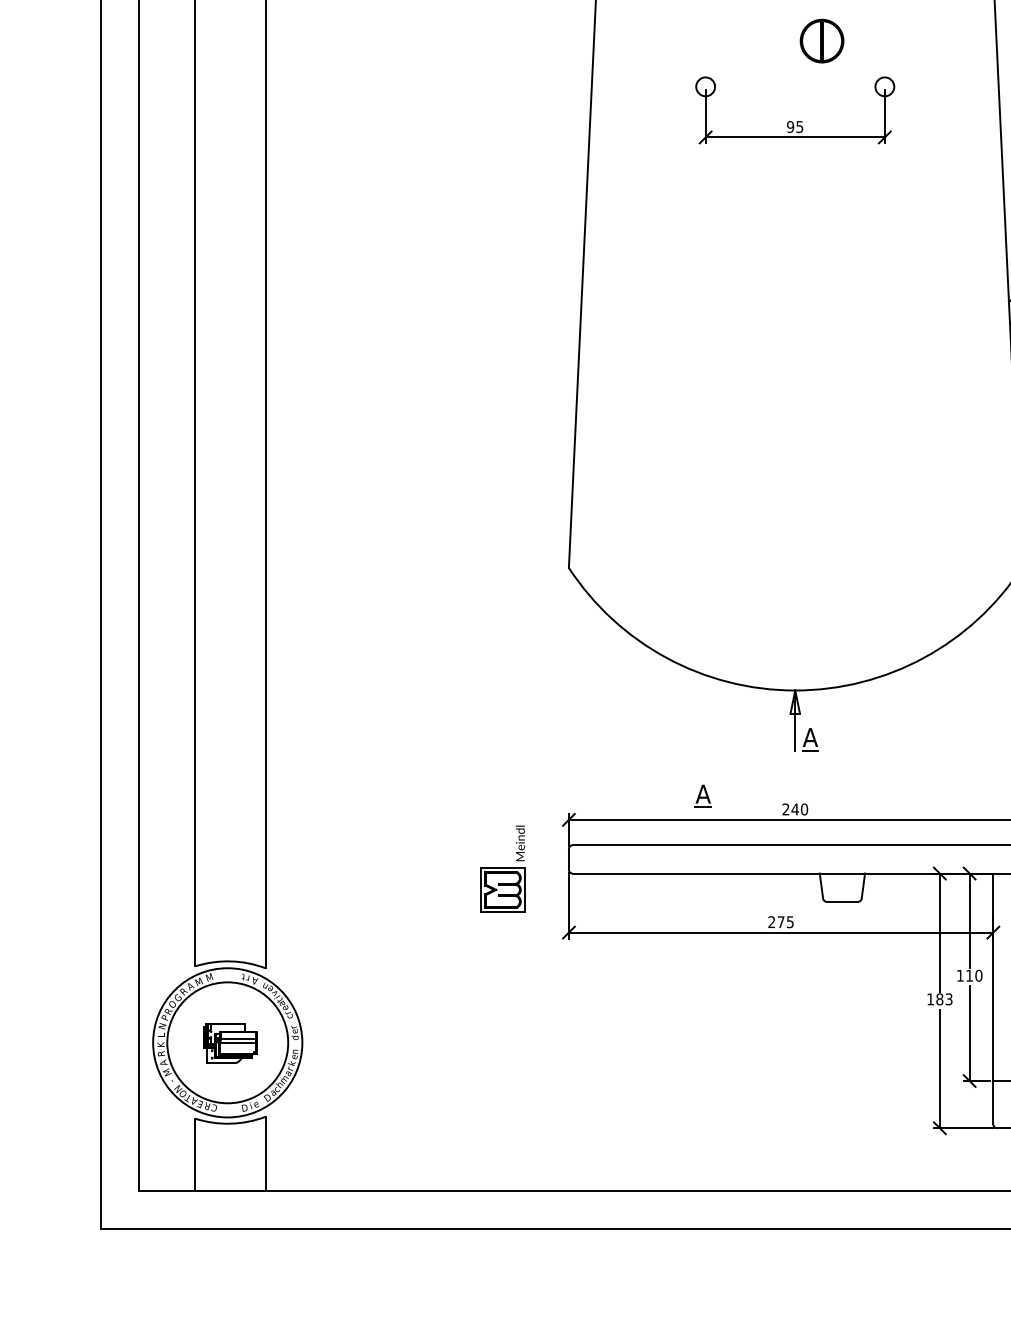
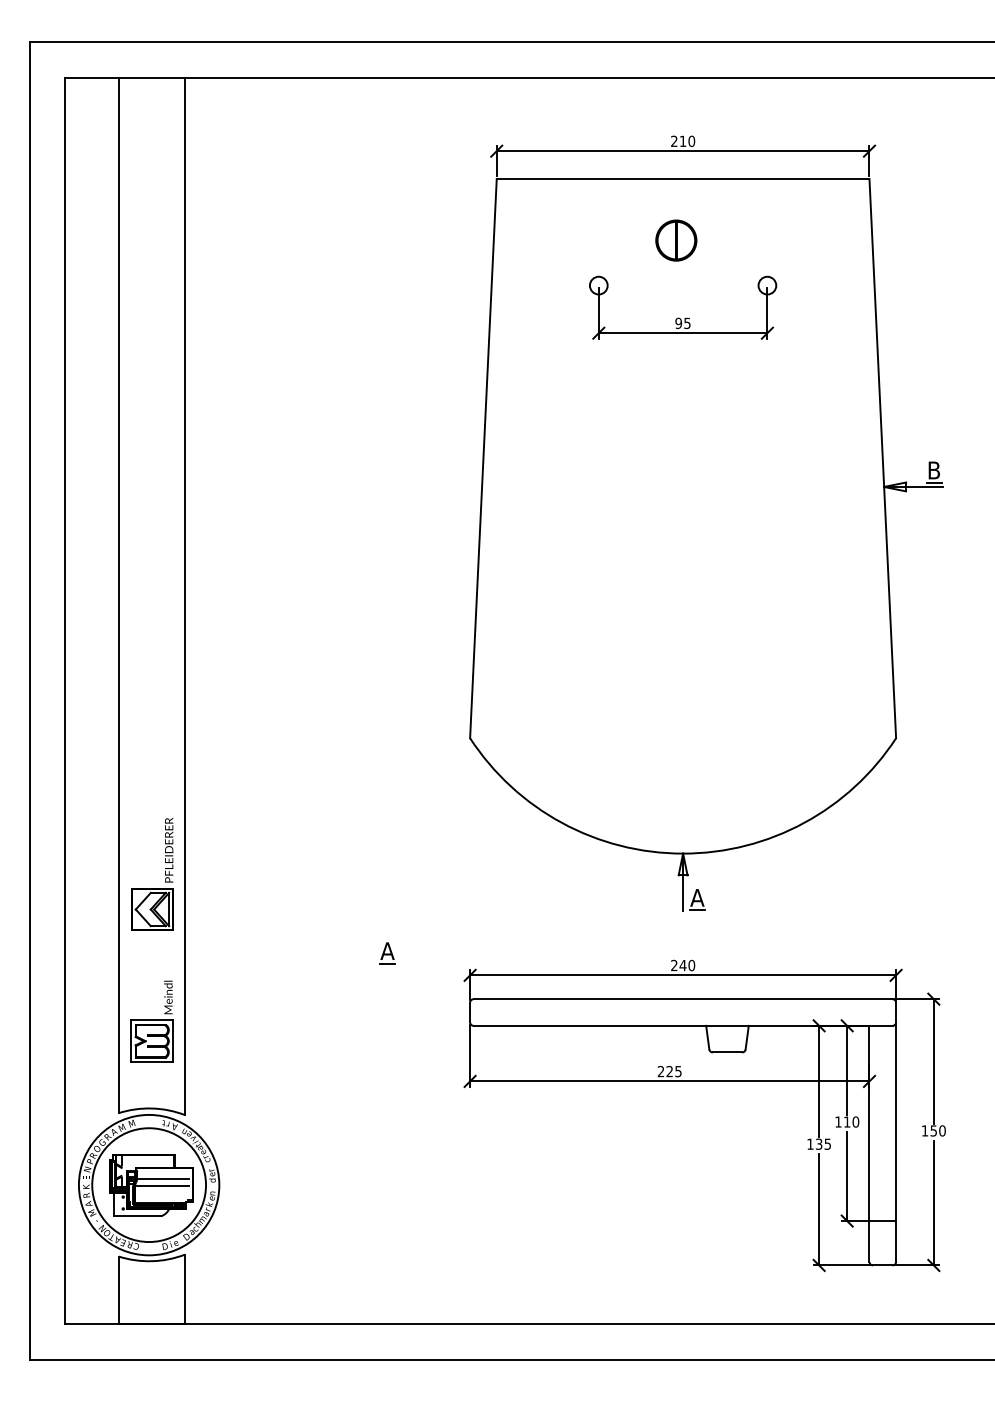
part: (822, 41) -> (676, 240), moved
part: (245, 711) -> (165, 873), added
part: (703, 796) -> (387, 953), moved
part: (502, 868) -> (151, 1021), moved
text: (780, 922) -> (669, 1071), 275 -> 225
text: (943, 998) -> (822, 1143), 183 -> 135
part: (230, 1043) -> (151, 1185), size x1.67

